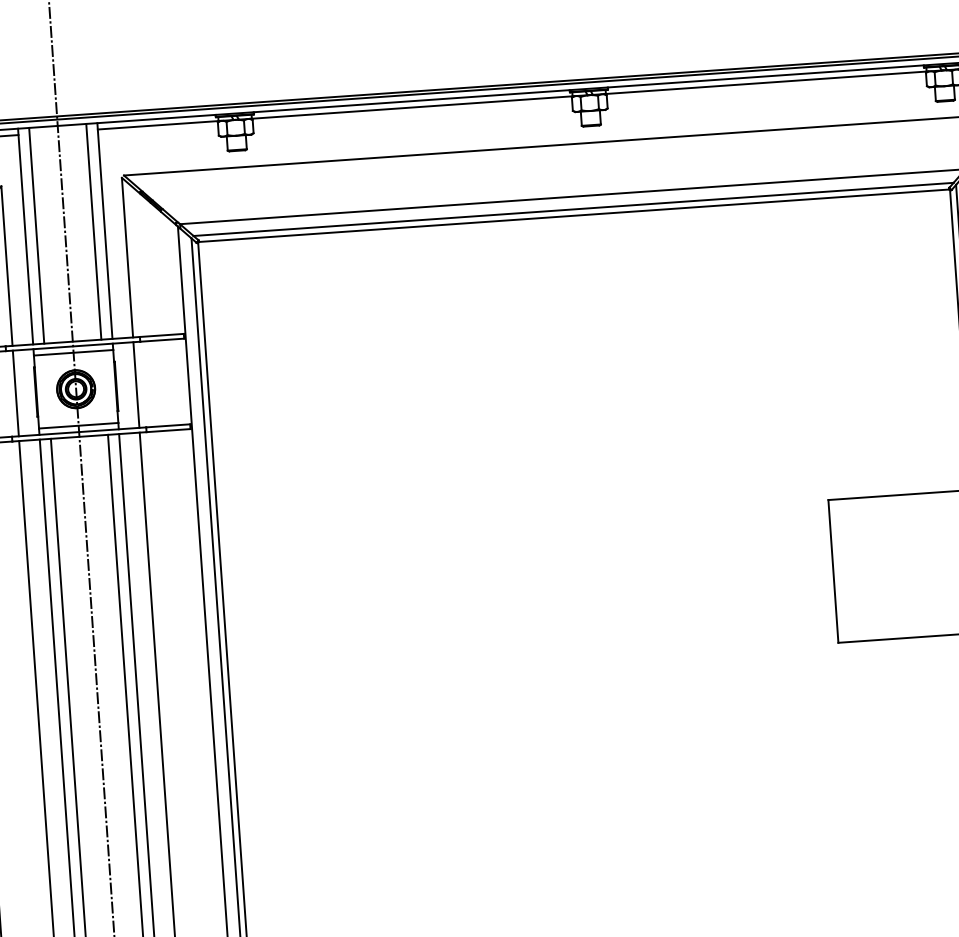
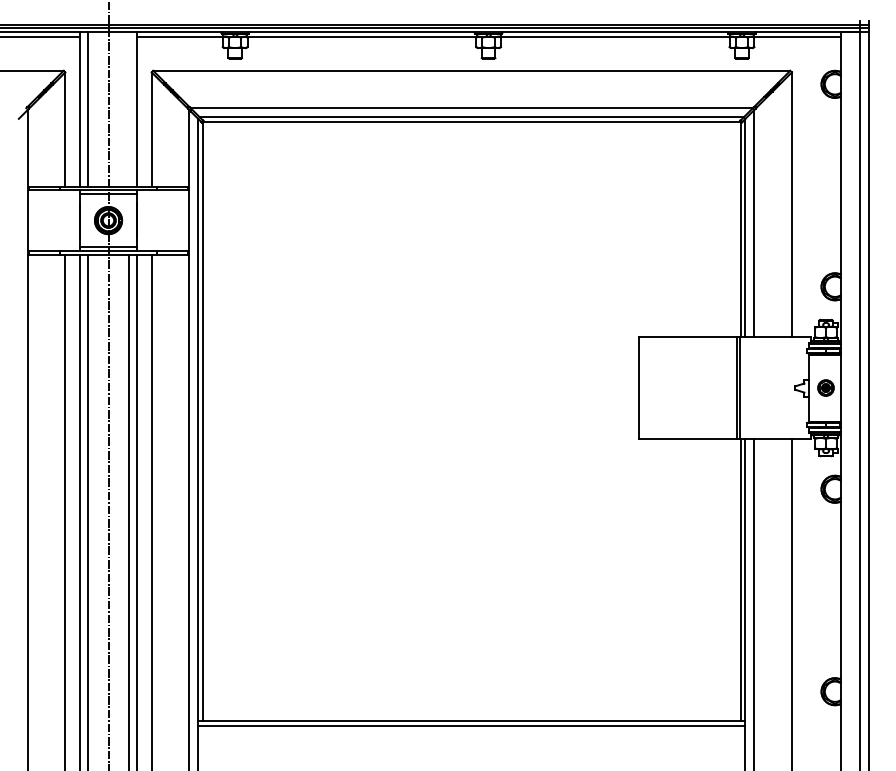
line: (93, 232) -> (128, 109), removed
line: (136, 384) -> (151, 220), removed
line: (16, 393) -> (65, 220), removed

